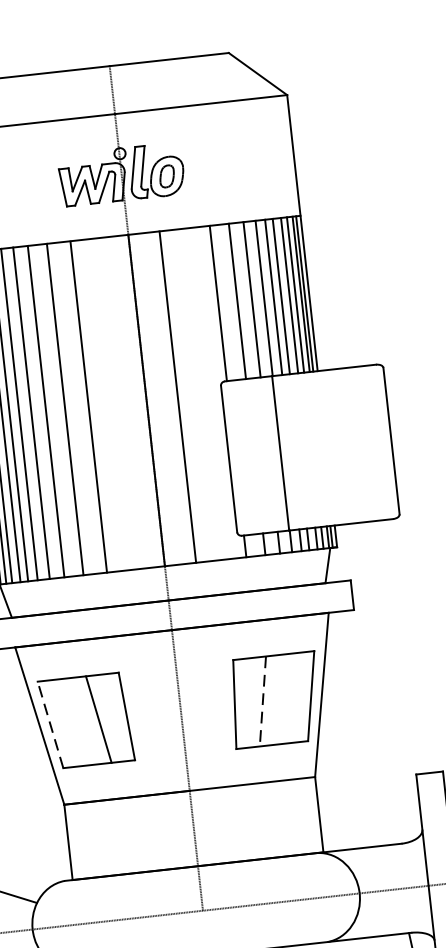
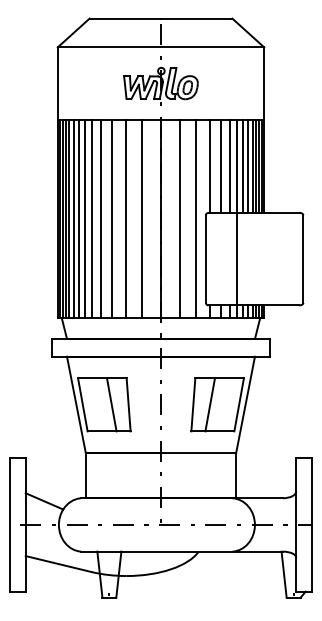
line: (204, 393) -> (195, 218), added
line: (115, 402) -> (142, 218), added
line: (263, 700) -> (210, 404), dashed -> solid
line: (49, 724) -> (82, 404), dashed -> solid

